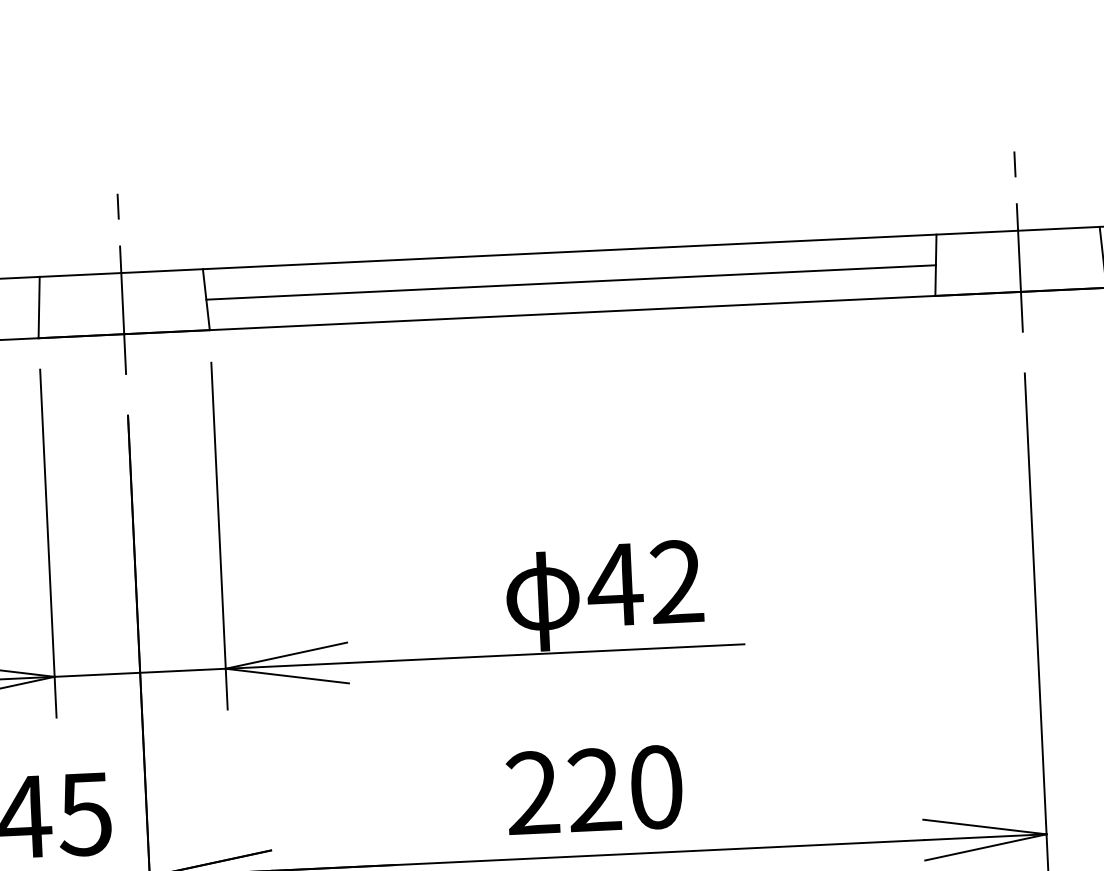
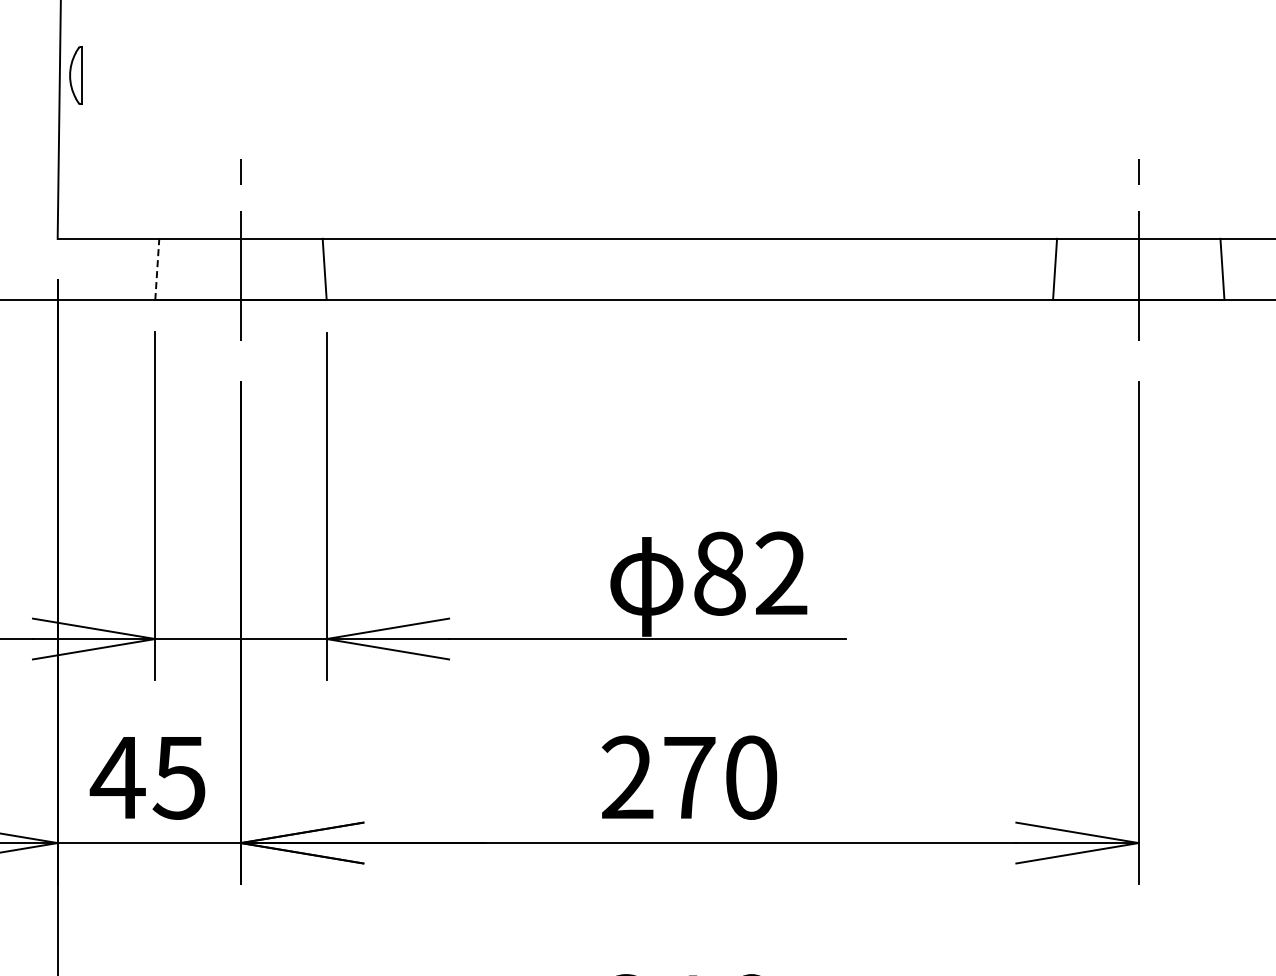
line: (570, 282) -> (689, 269), removed
line: (39, 307) -> (157, 269), solid -> dashed
text: (615, 584) -> (719, 573), 42 -> 82
text: (594, 788) -> (689, 776), 220 -> 270

